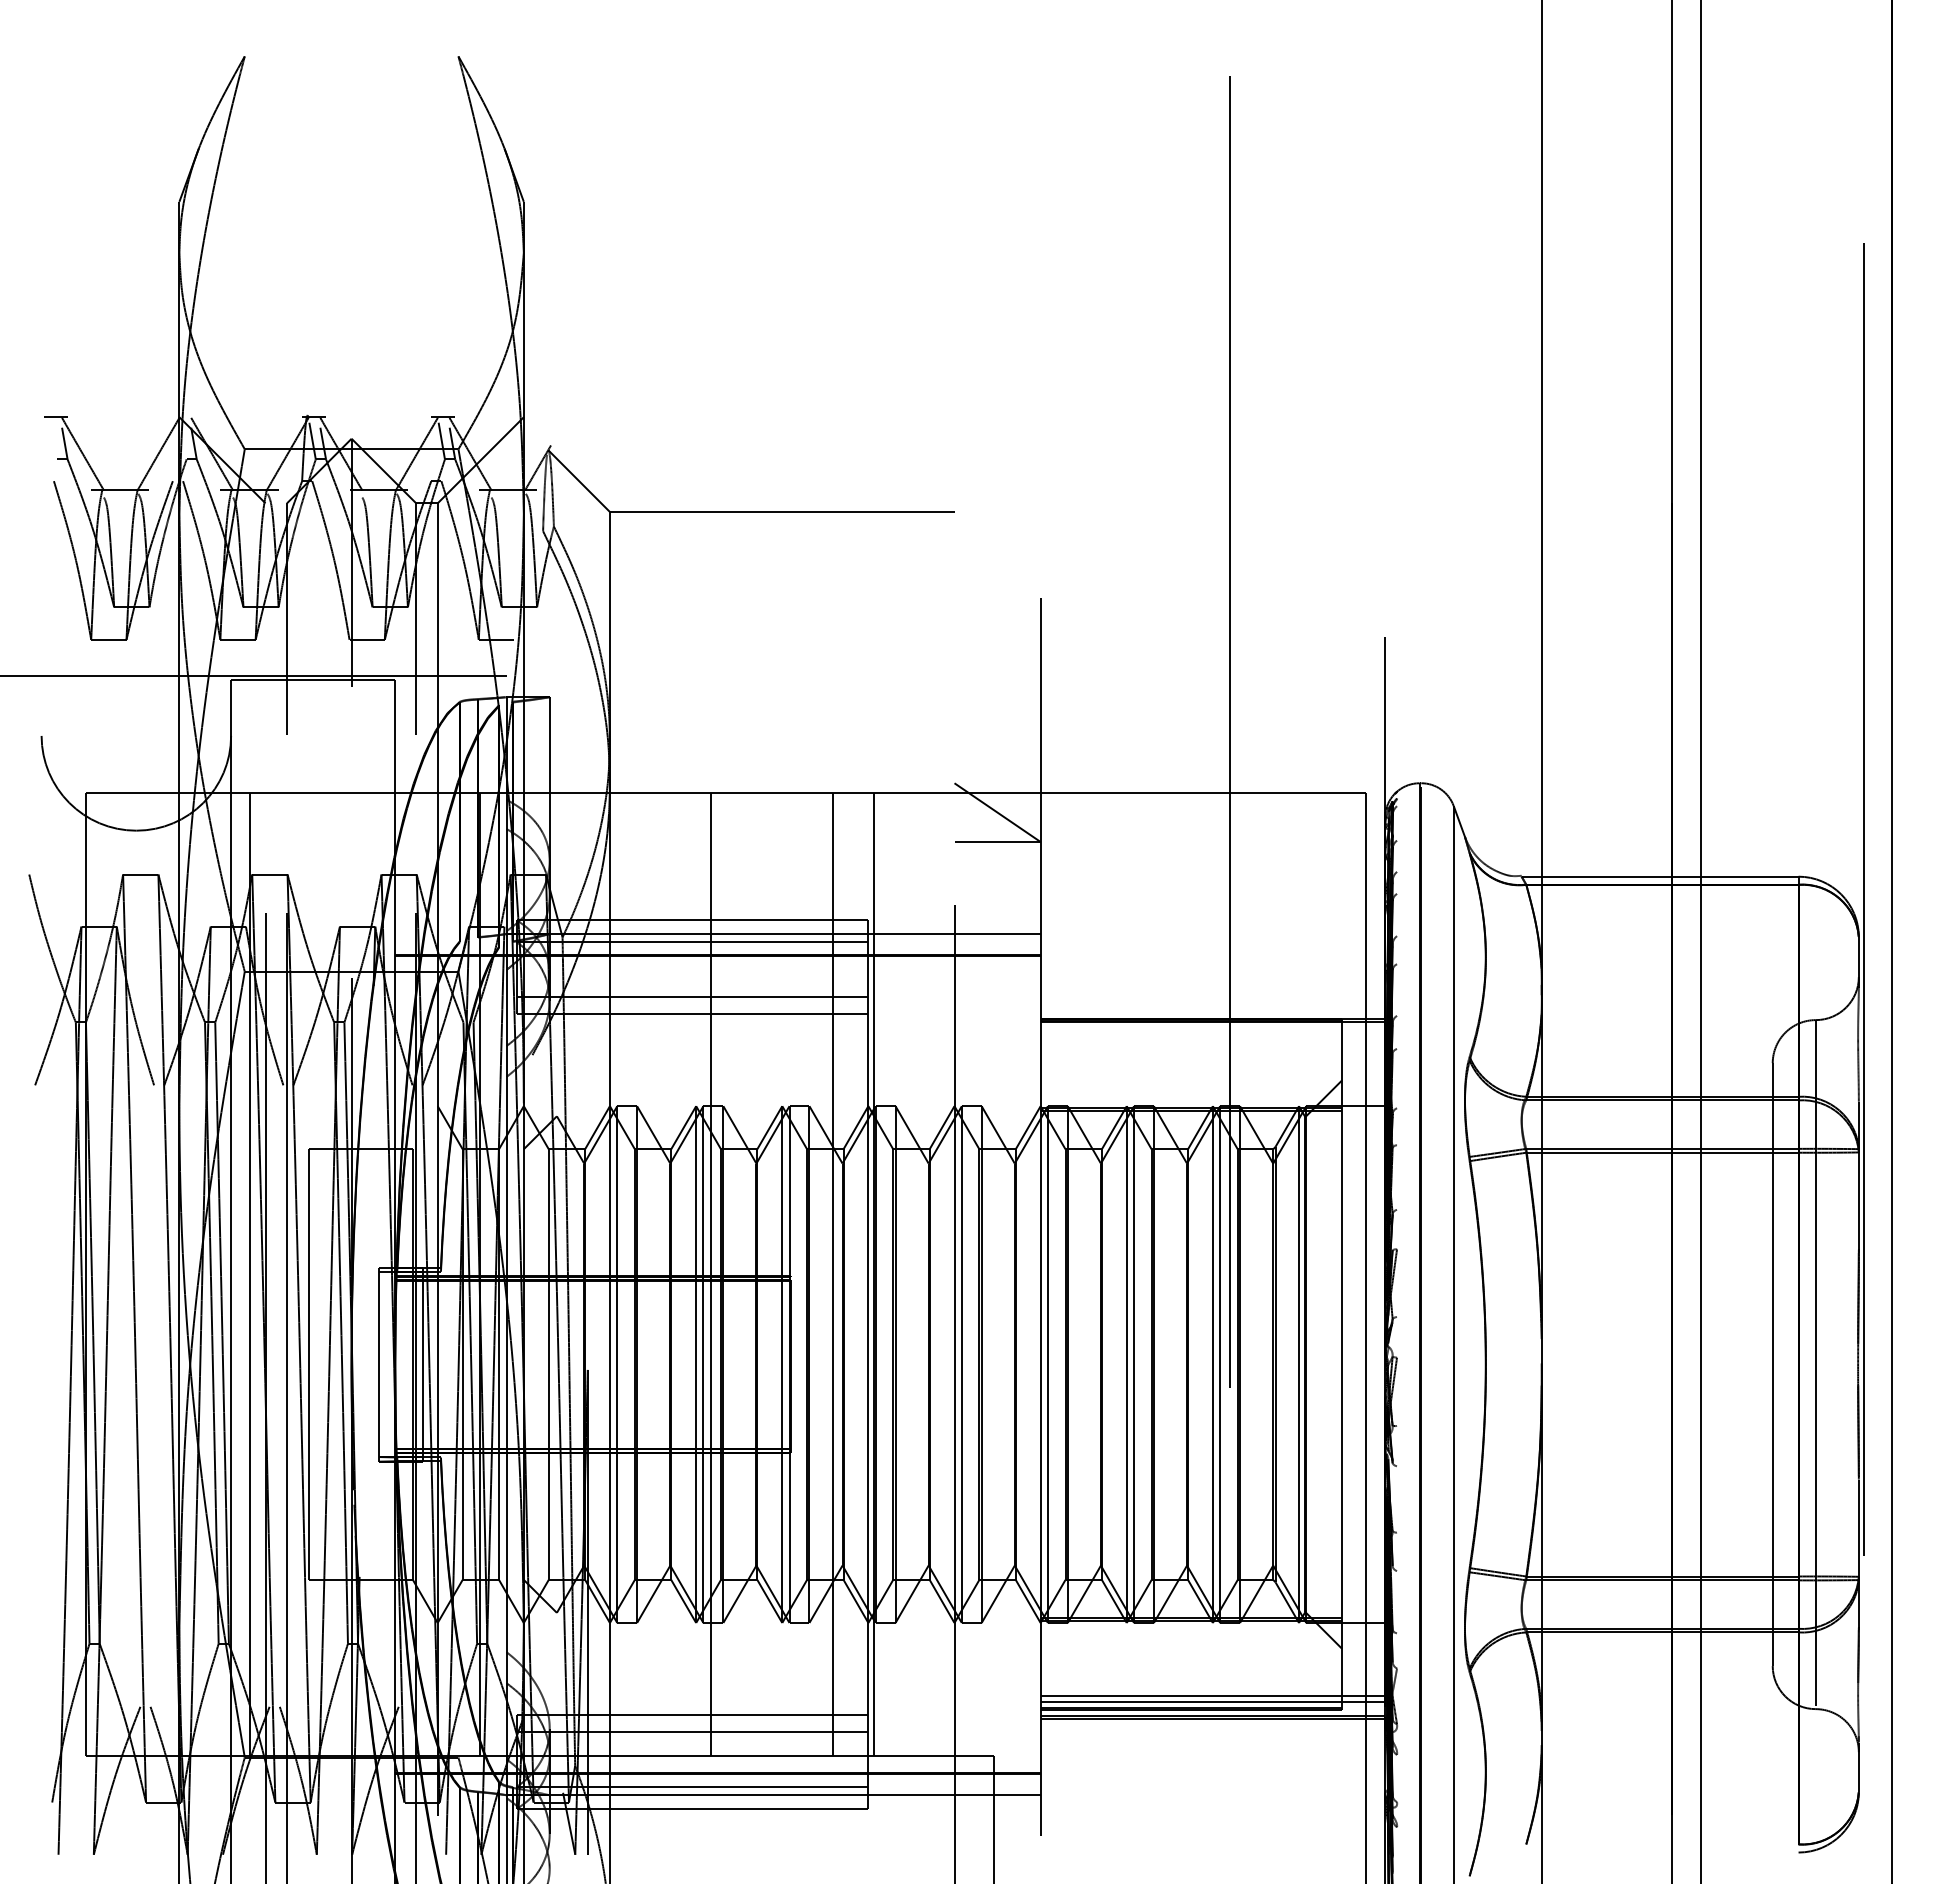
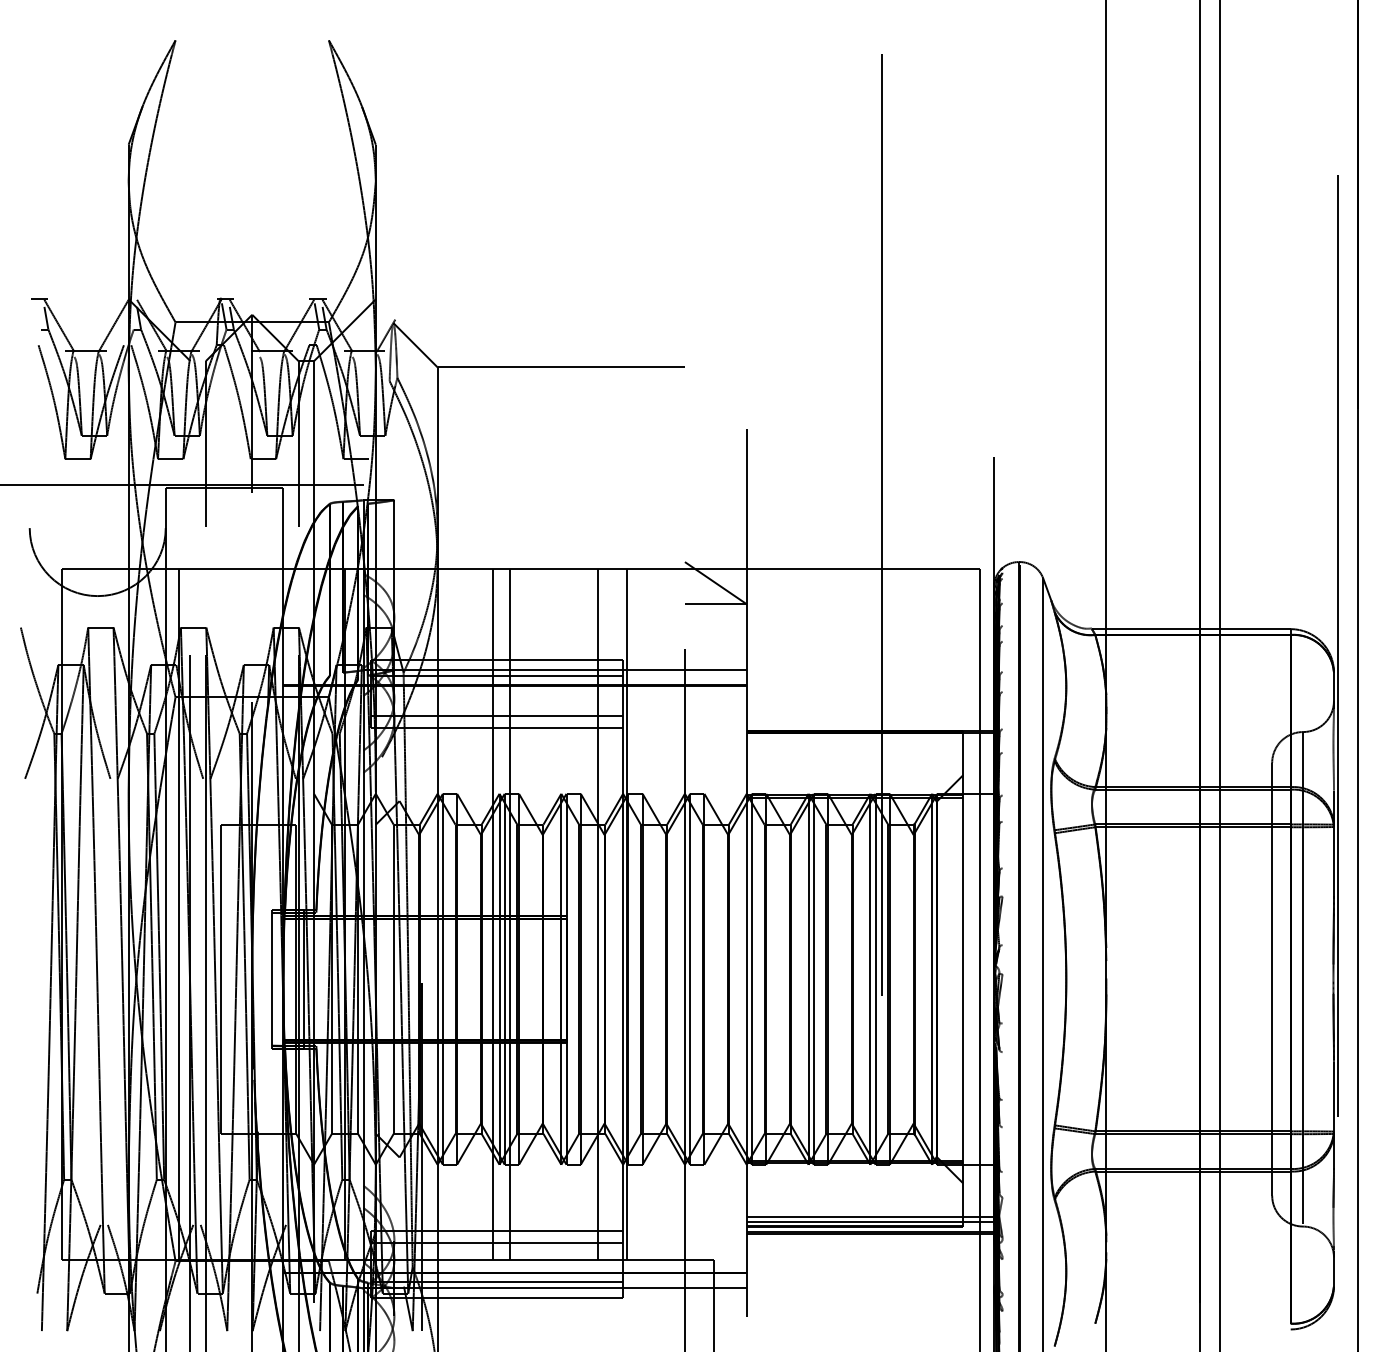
line: (686, 1274) -> (492, 914), added

